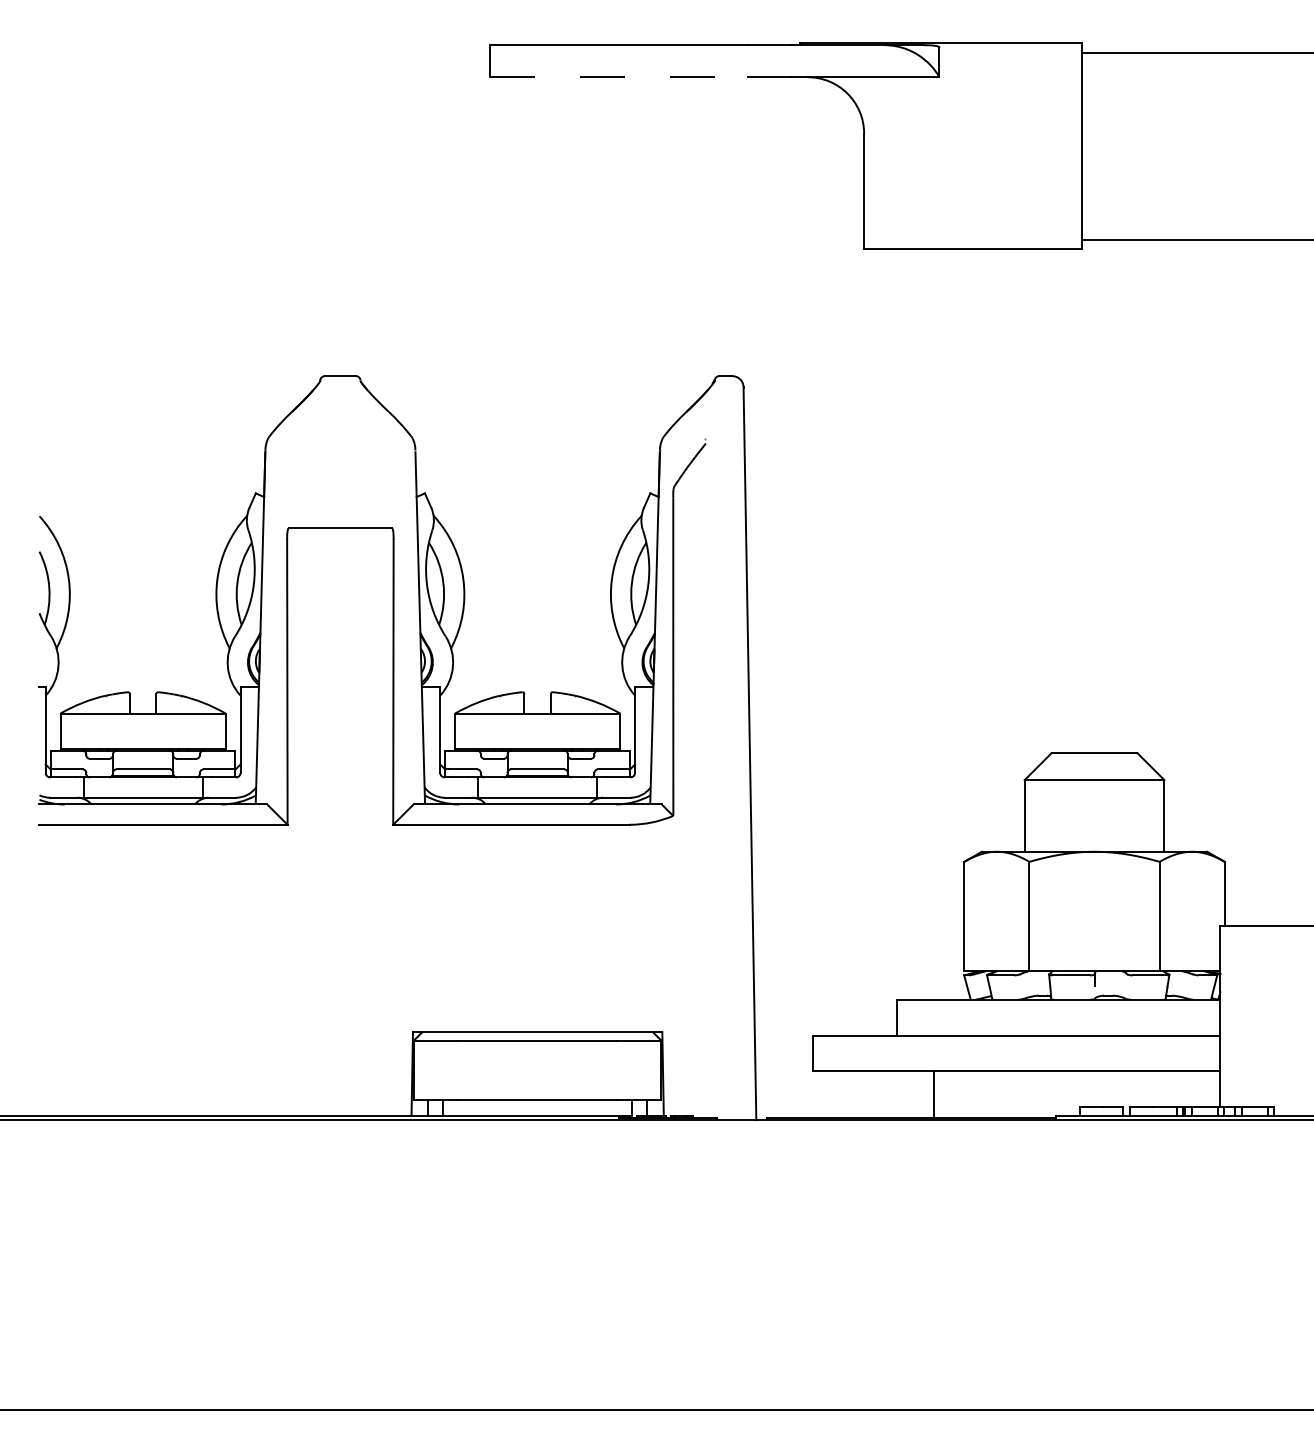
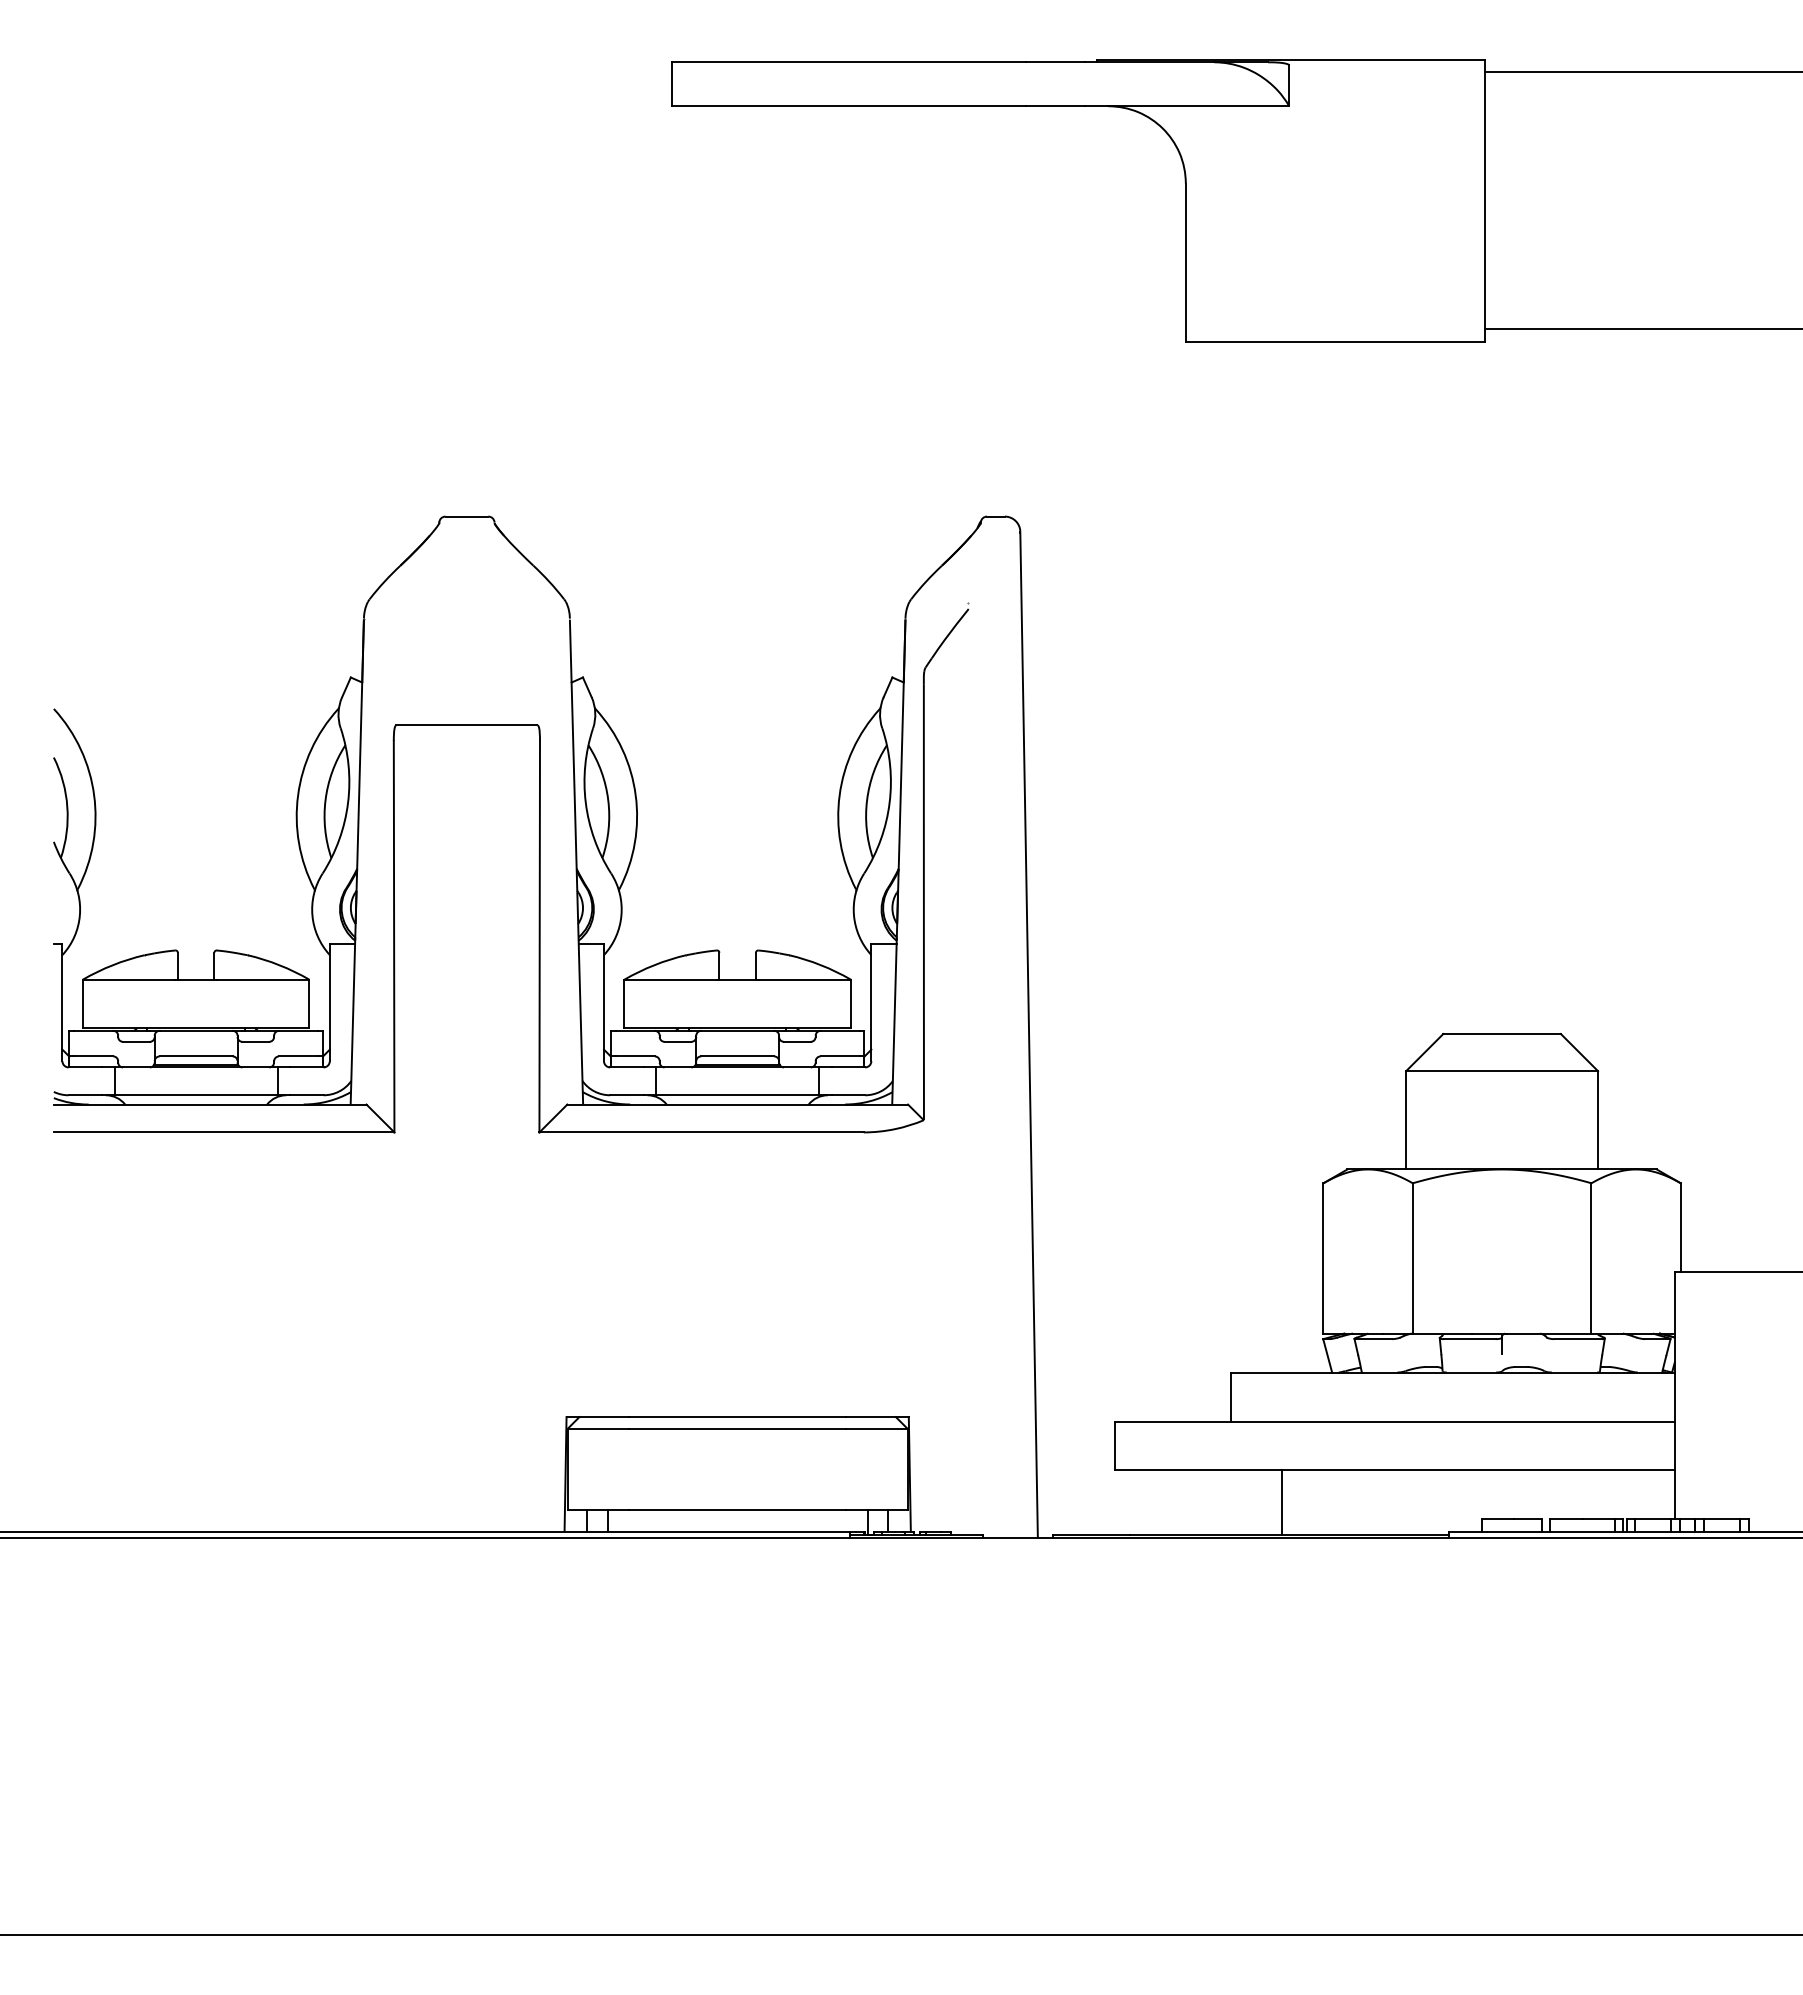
line: (619, 77) -> (849, 106), dashed -> solid

